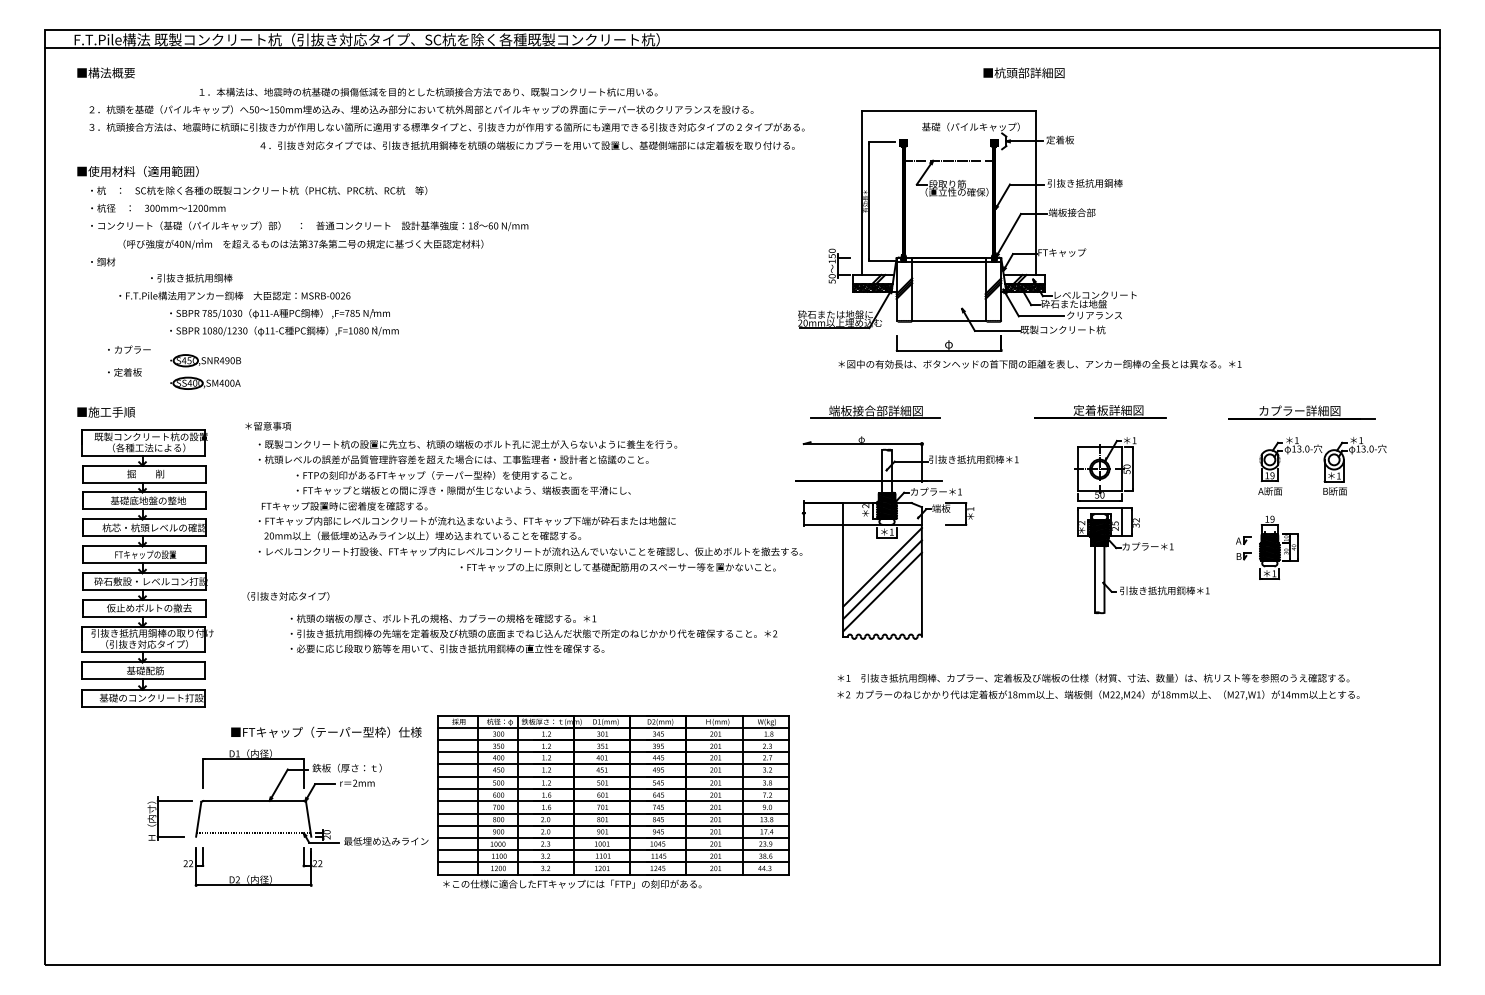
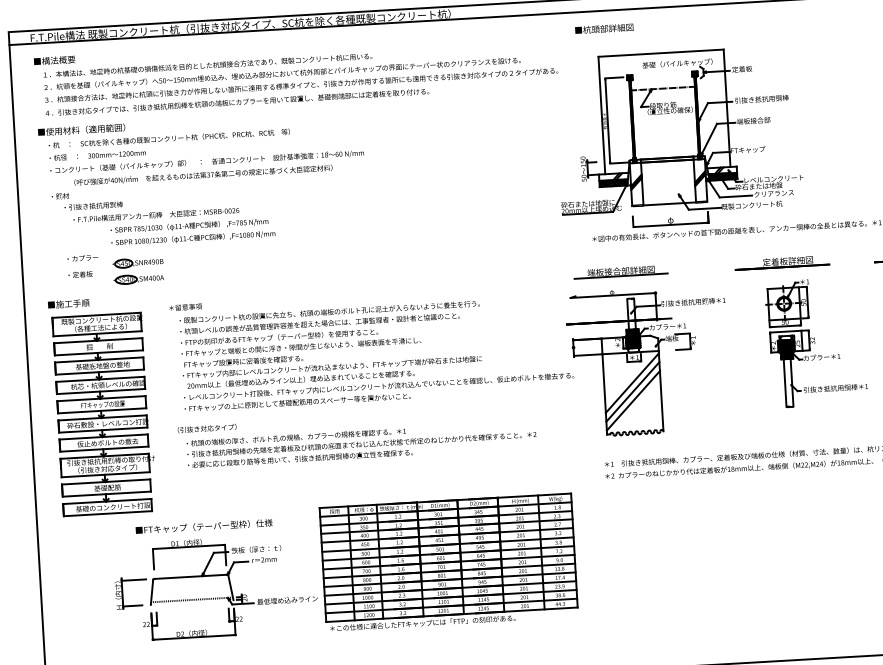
text: (1023, 72) -> (603, 28), moved
text: (428, 91) -> (207, 65), moved
text: (527, 145) -> (237, 102), moved
text: (191, 277) -> (93, 205), moved
text: (463, 482) -> (300, 341), moved
text: (617, 567) -> (297, 402), moved
text: (533, 633) -> (361, 444), moved
text: (326, 731) -> (204, 526), moved

